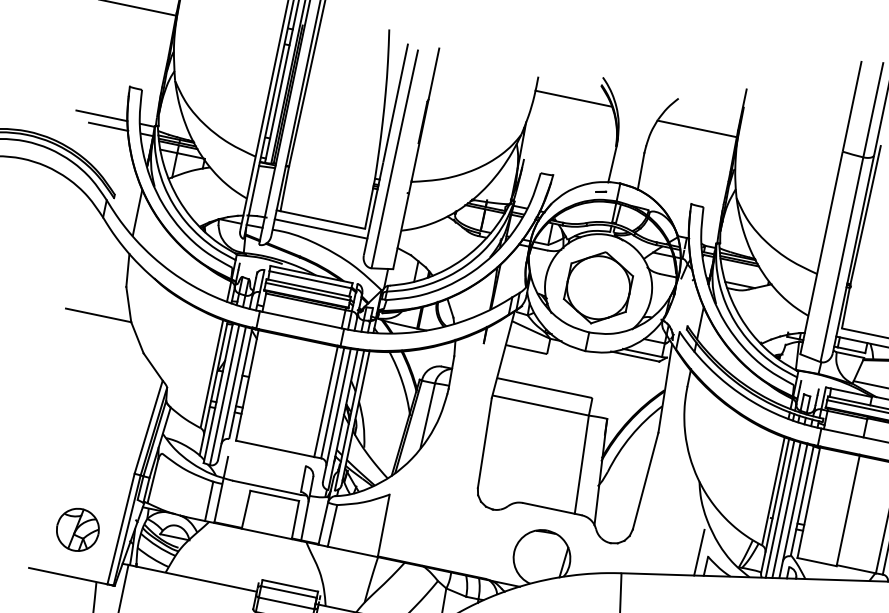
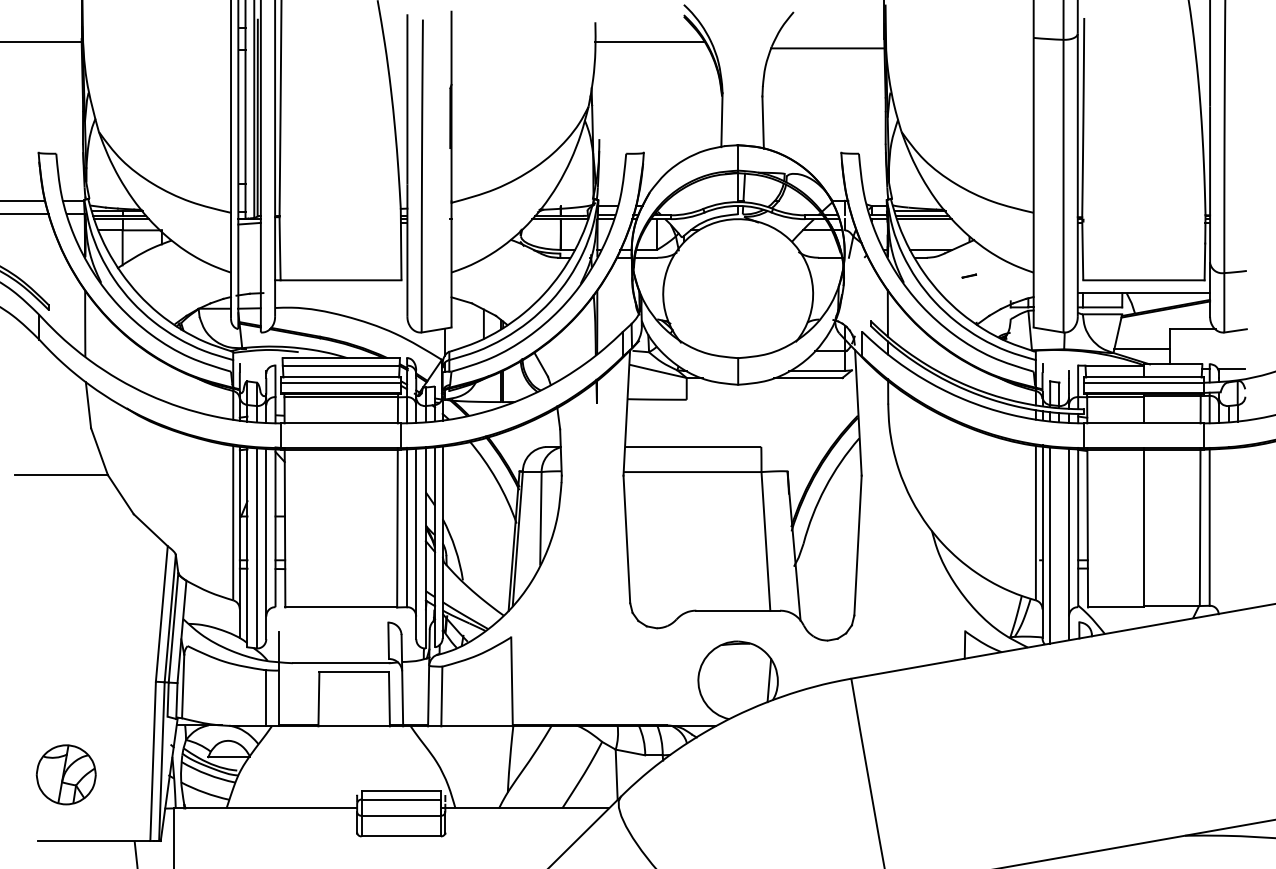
line: (600, 191) -> (968, 275), moved
line: (321, 229) -> (341, 293), removed
part: (598, 288) -> (738, 294), removed
line: (786, 510) -> (1059, 545), removed
part: (77, 529) -> (65, 774), moved
line: (698, 552) -> (951, 628), removed

